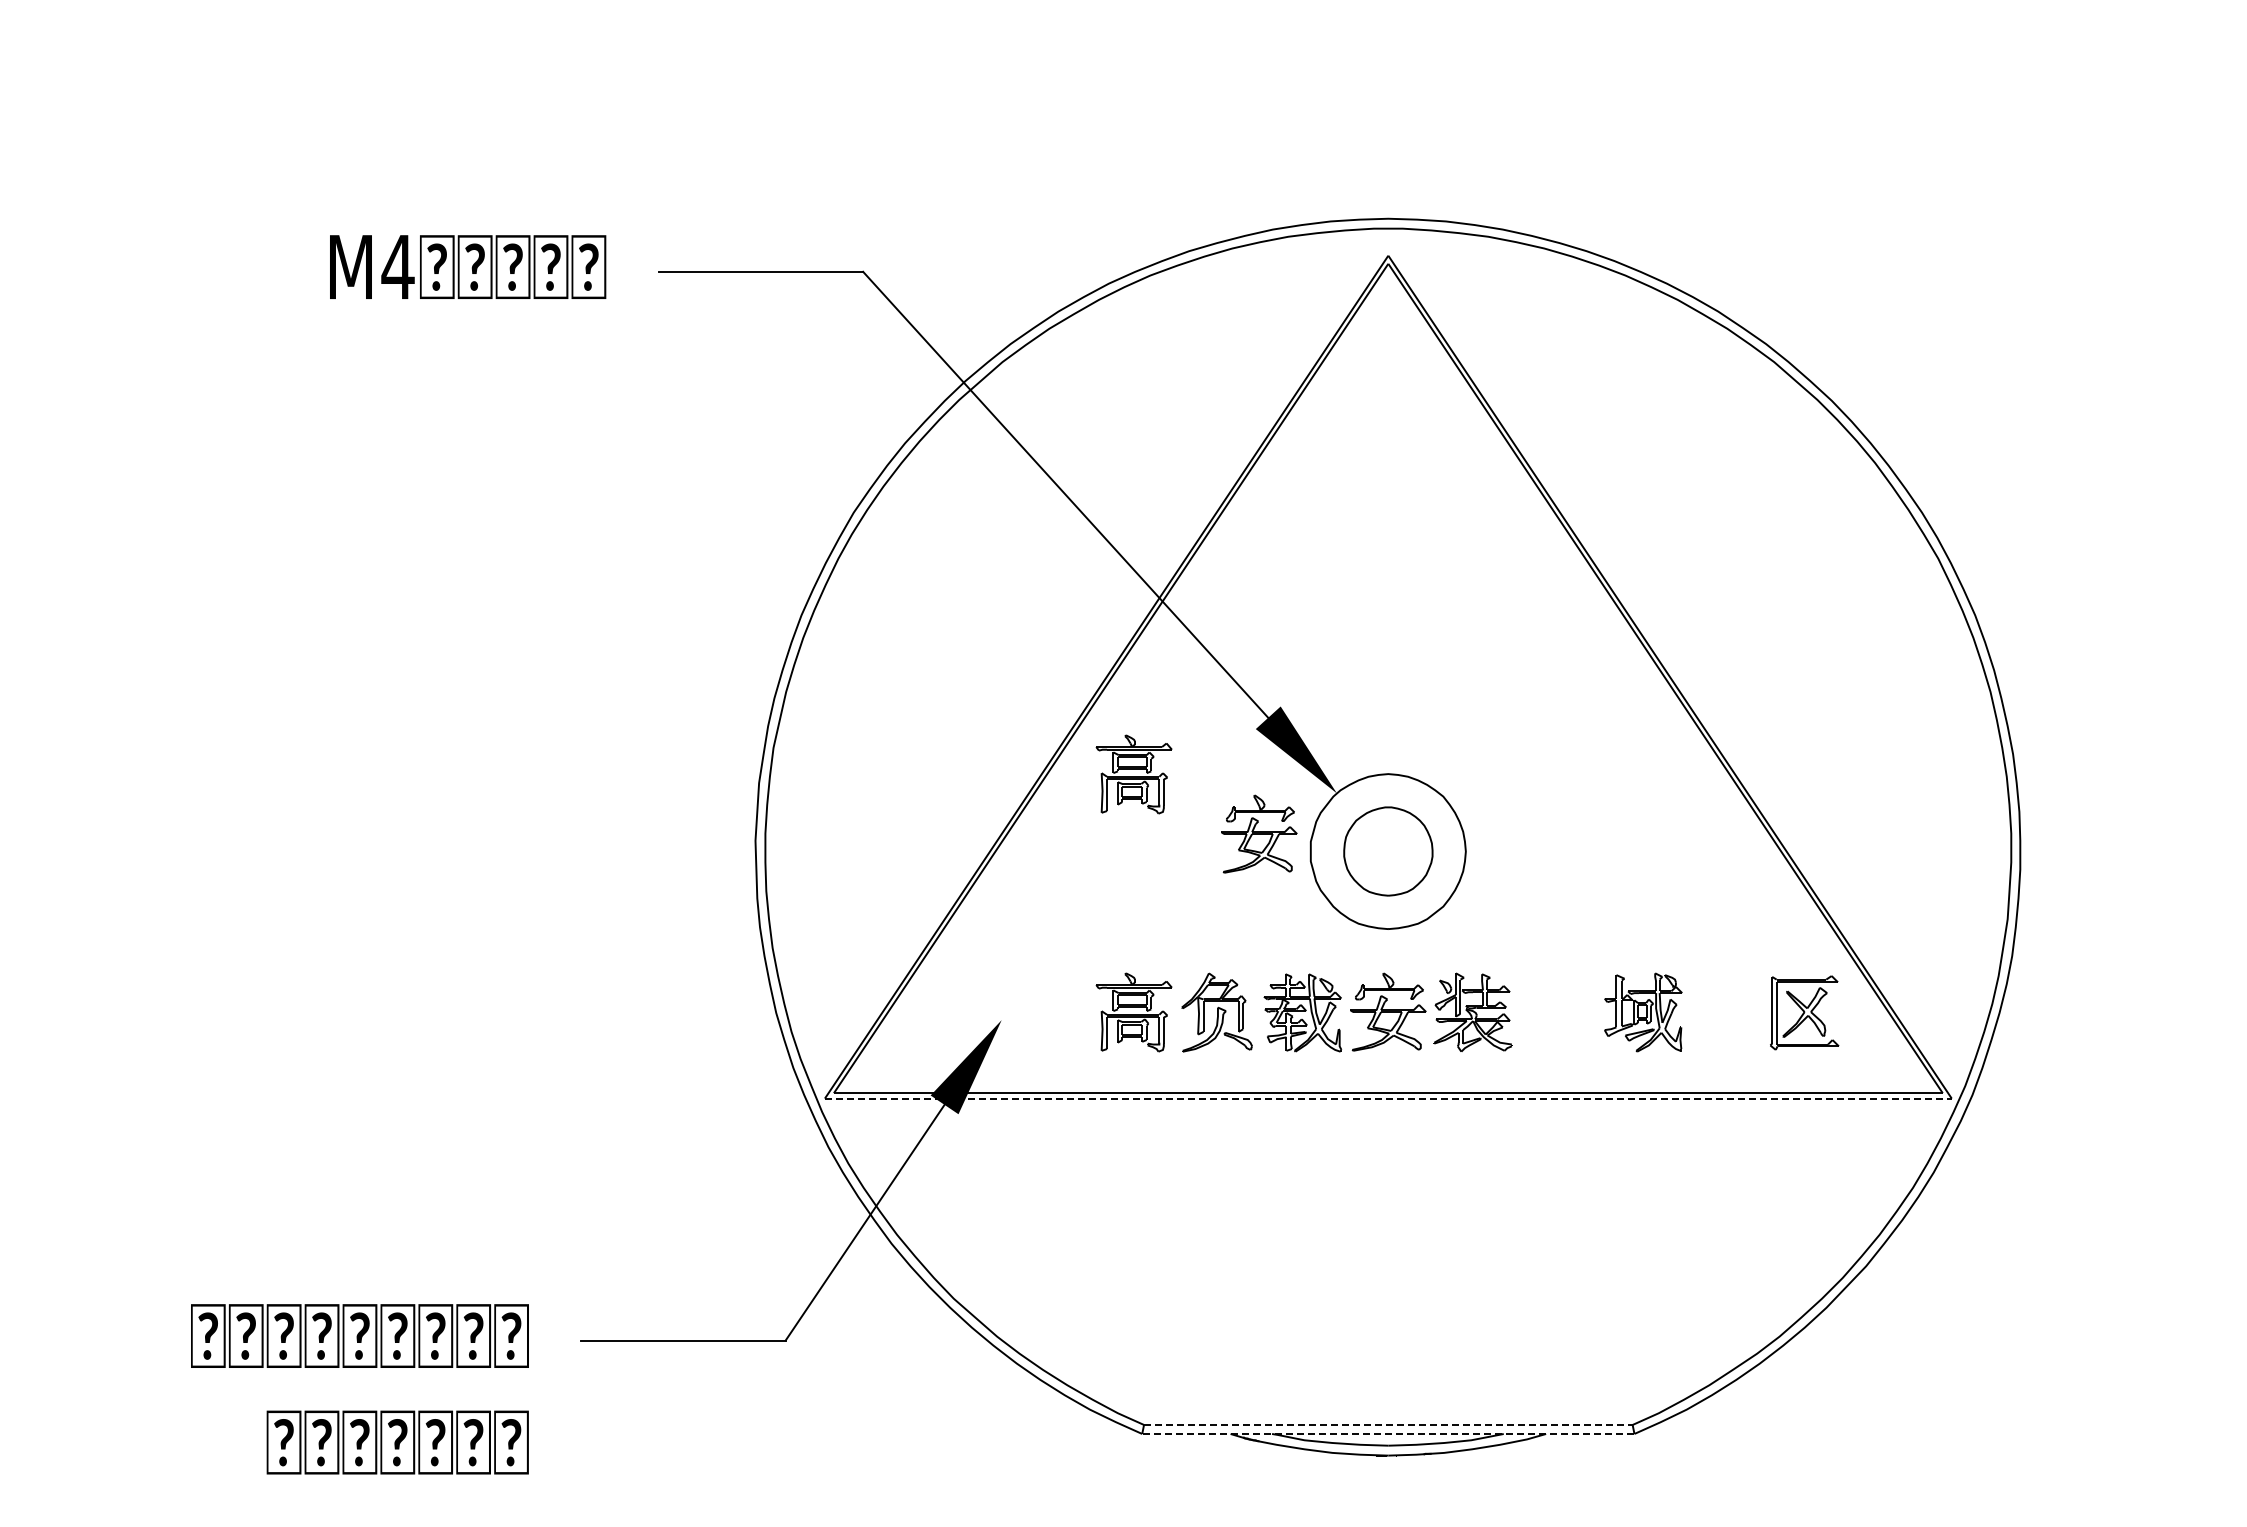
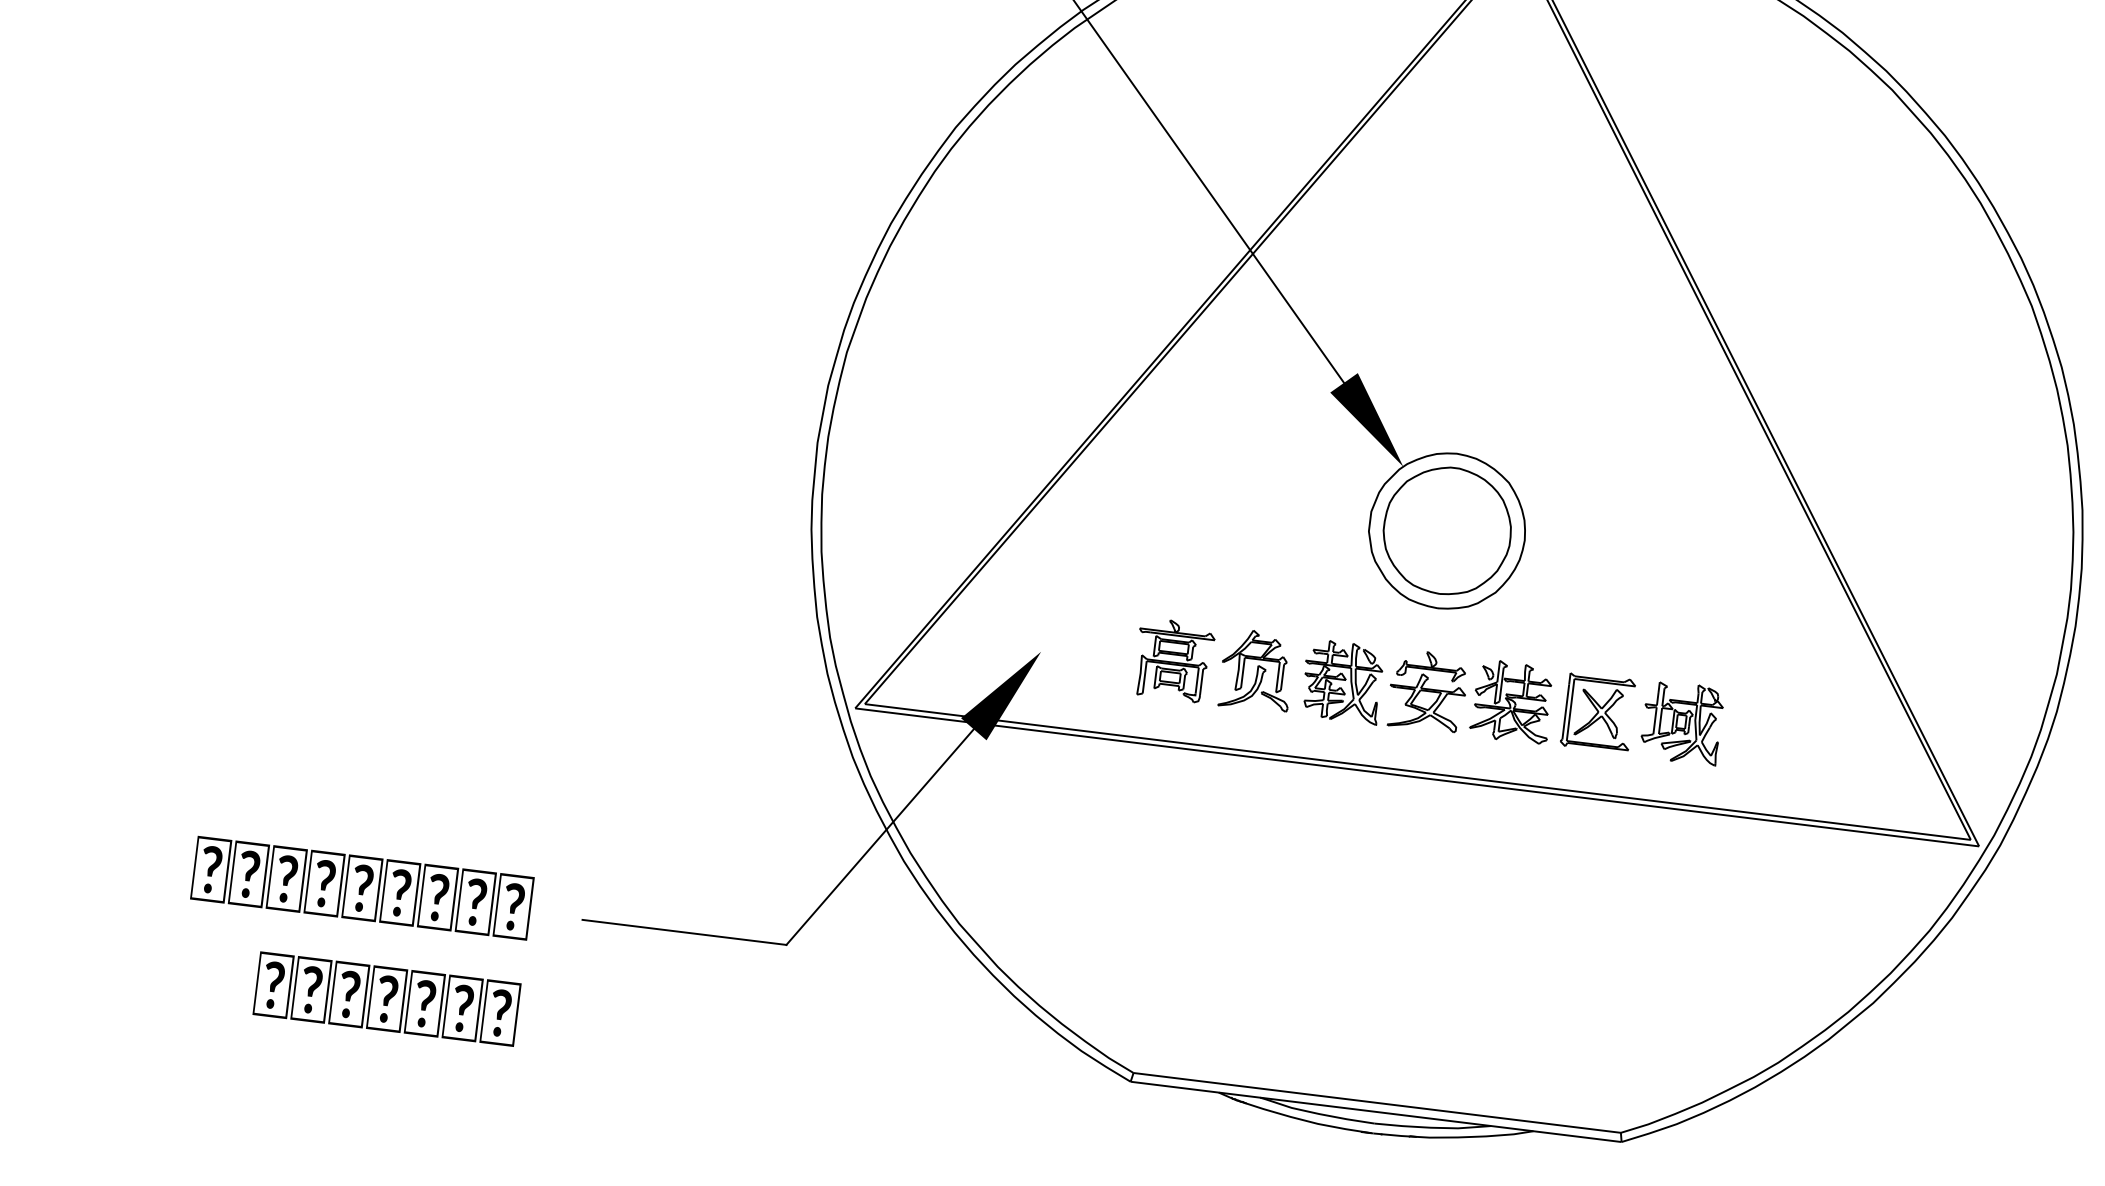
part: (1133, 774) -> (1202, 422), removed
part: (1259, 833) -> (1321, 497), removed
part: (1388, 851) -> (1447, 530), size x1.43
part: (1804, 1012) -> (1598, 712), moved
line: (1388, 1098) -> (1417, 777), dashed -> solid
line: (1388, 1424) -> (1377, 1102), dashed -> solid
line: (1387, 1433) -> (1375, 1111), dashed -> solid

